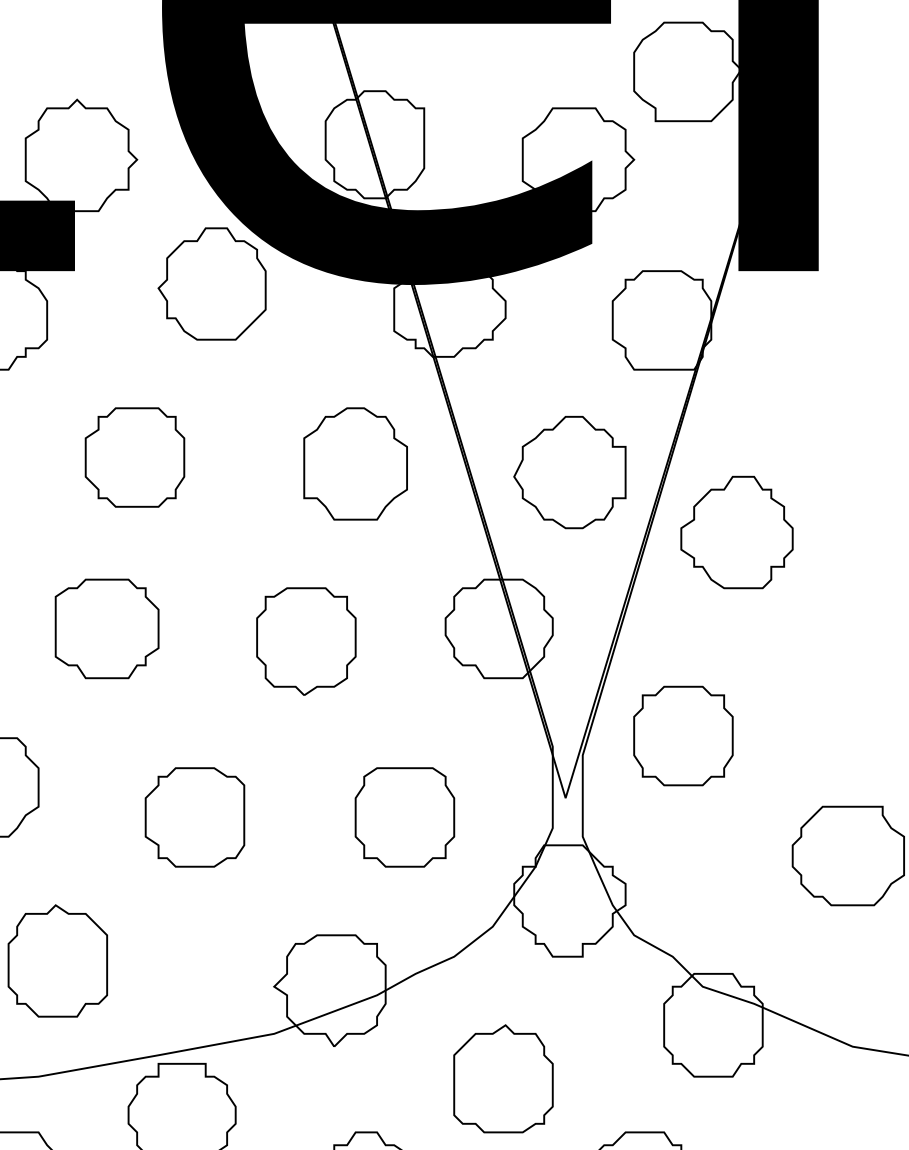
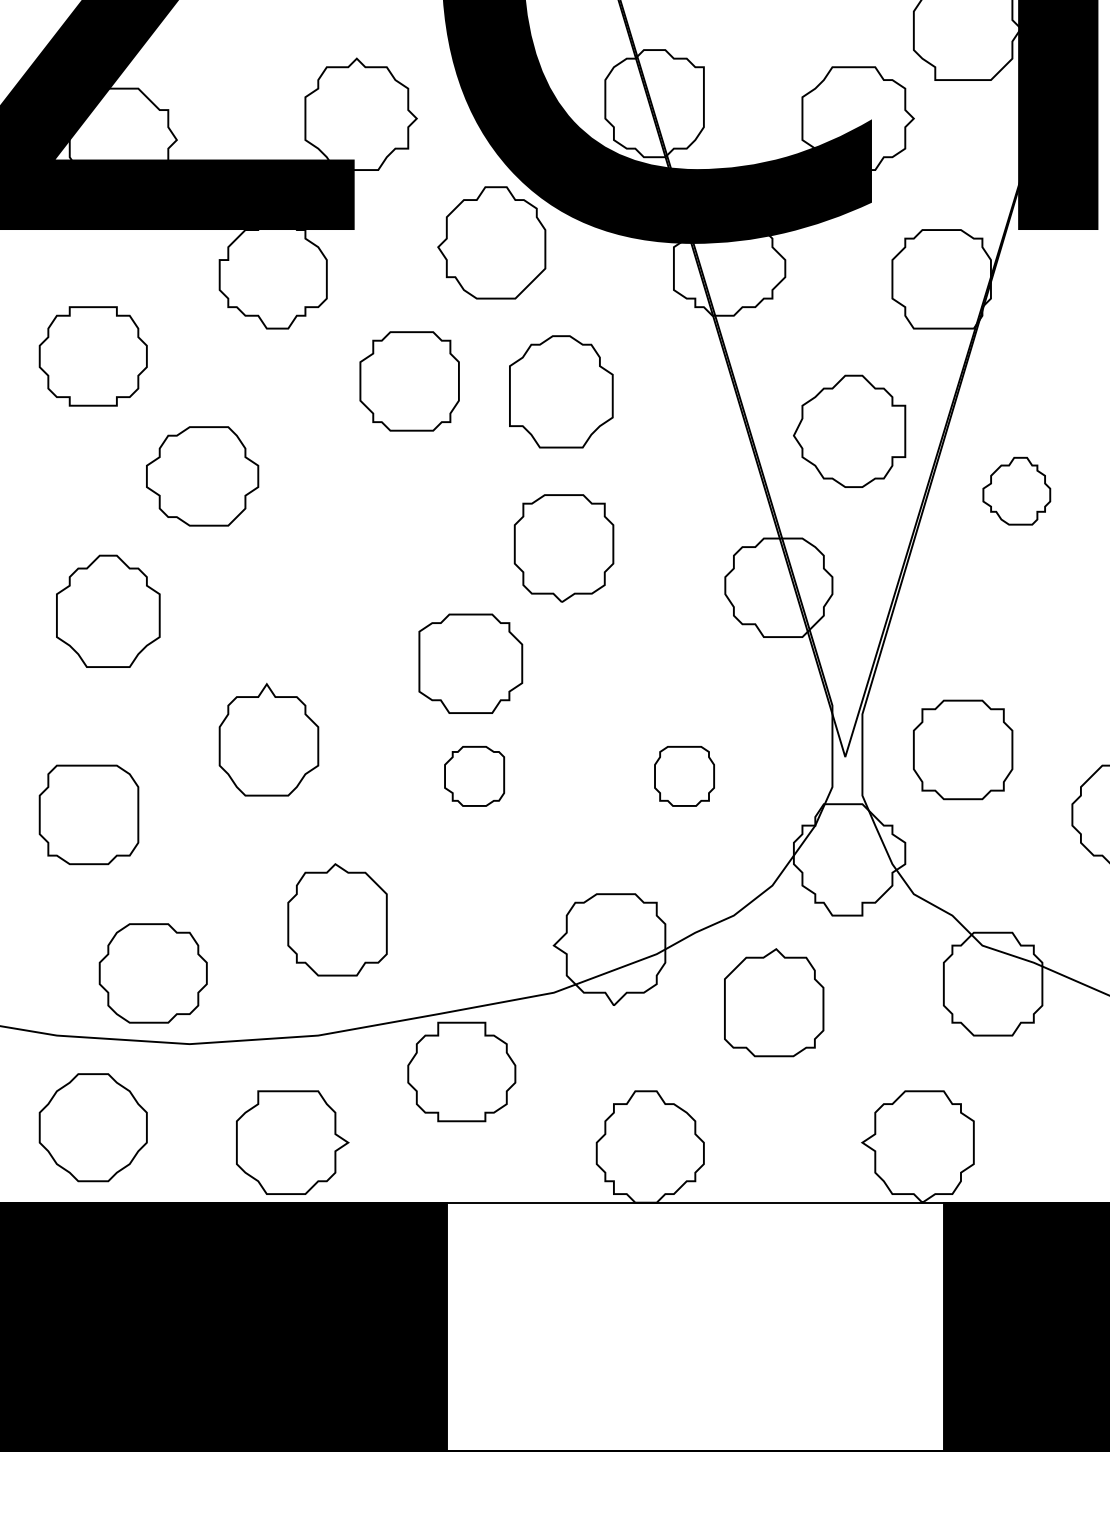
part: (134, 457) -> (409, 381), moved
part: (355, 463) -> (561, 391), moved
part: (736, 531) -> (1016, 490), size x0.6
part: (106, 628) -> (470, 663), moved
part: (305, 641) -> (563, 548), moved
part: (683, 735) -> (963, 749), moved
part: (194, 817) -> (474, 776), size x0.6
part: (404, 817) -> (684, 776), size x0.6
part: (503, 1078) -> (774, 1002), moved

